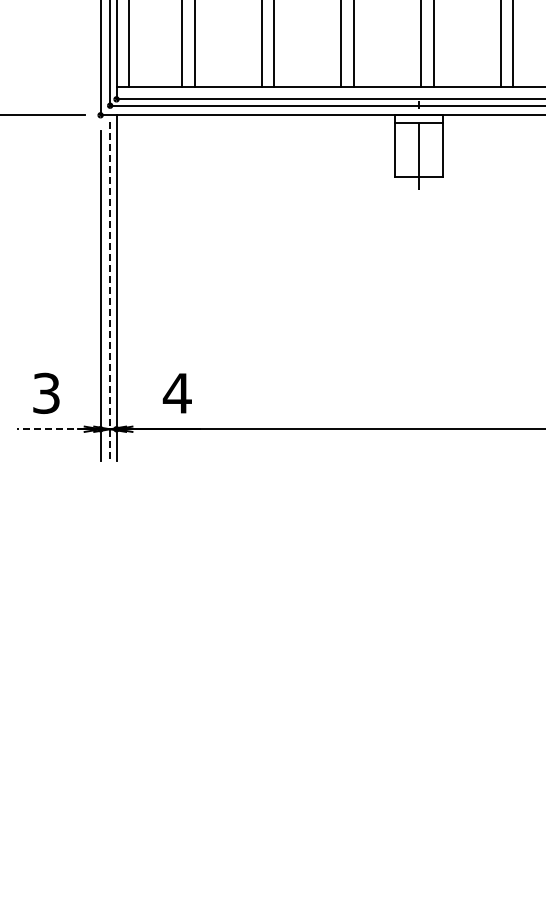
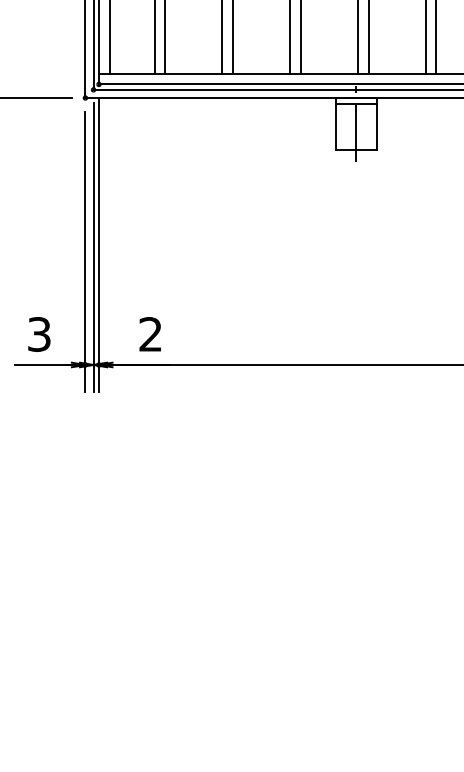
line: (110, 291) -> (93, 247), dashed -> solid
text: (176, 392) -> (149, 333), 4 -> 2
line: (51, 429) -> (43, 365), dashed -> solid

